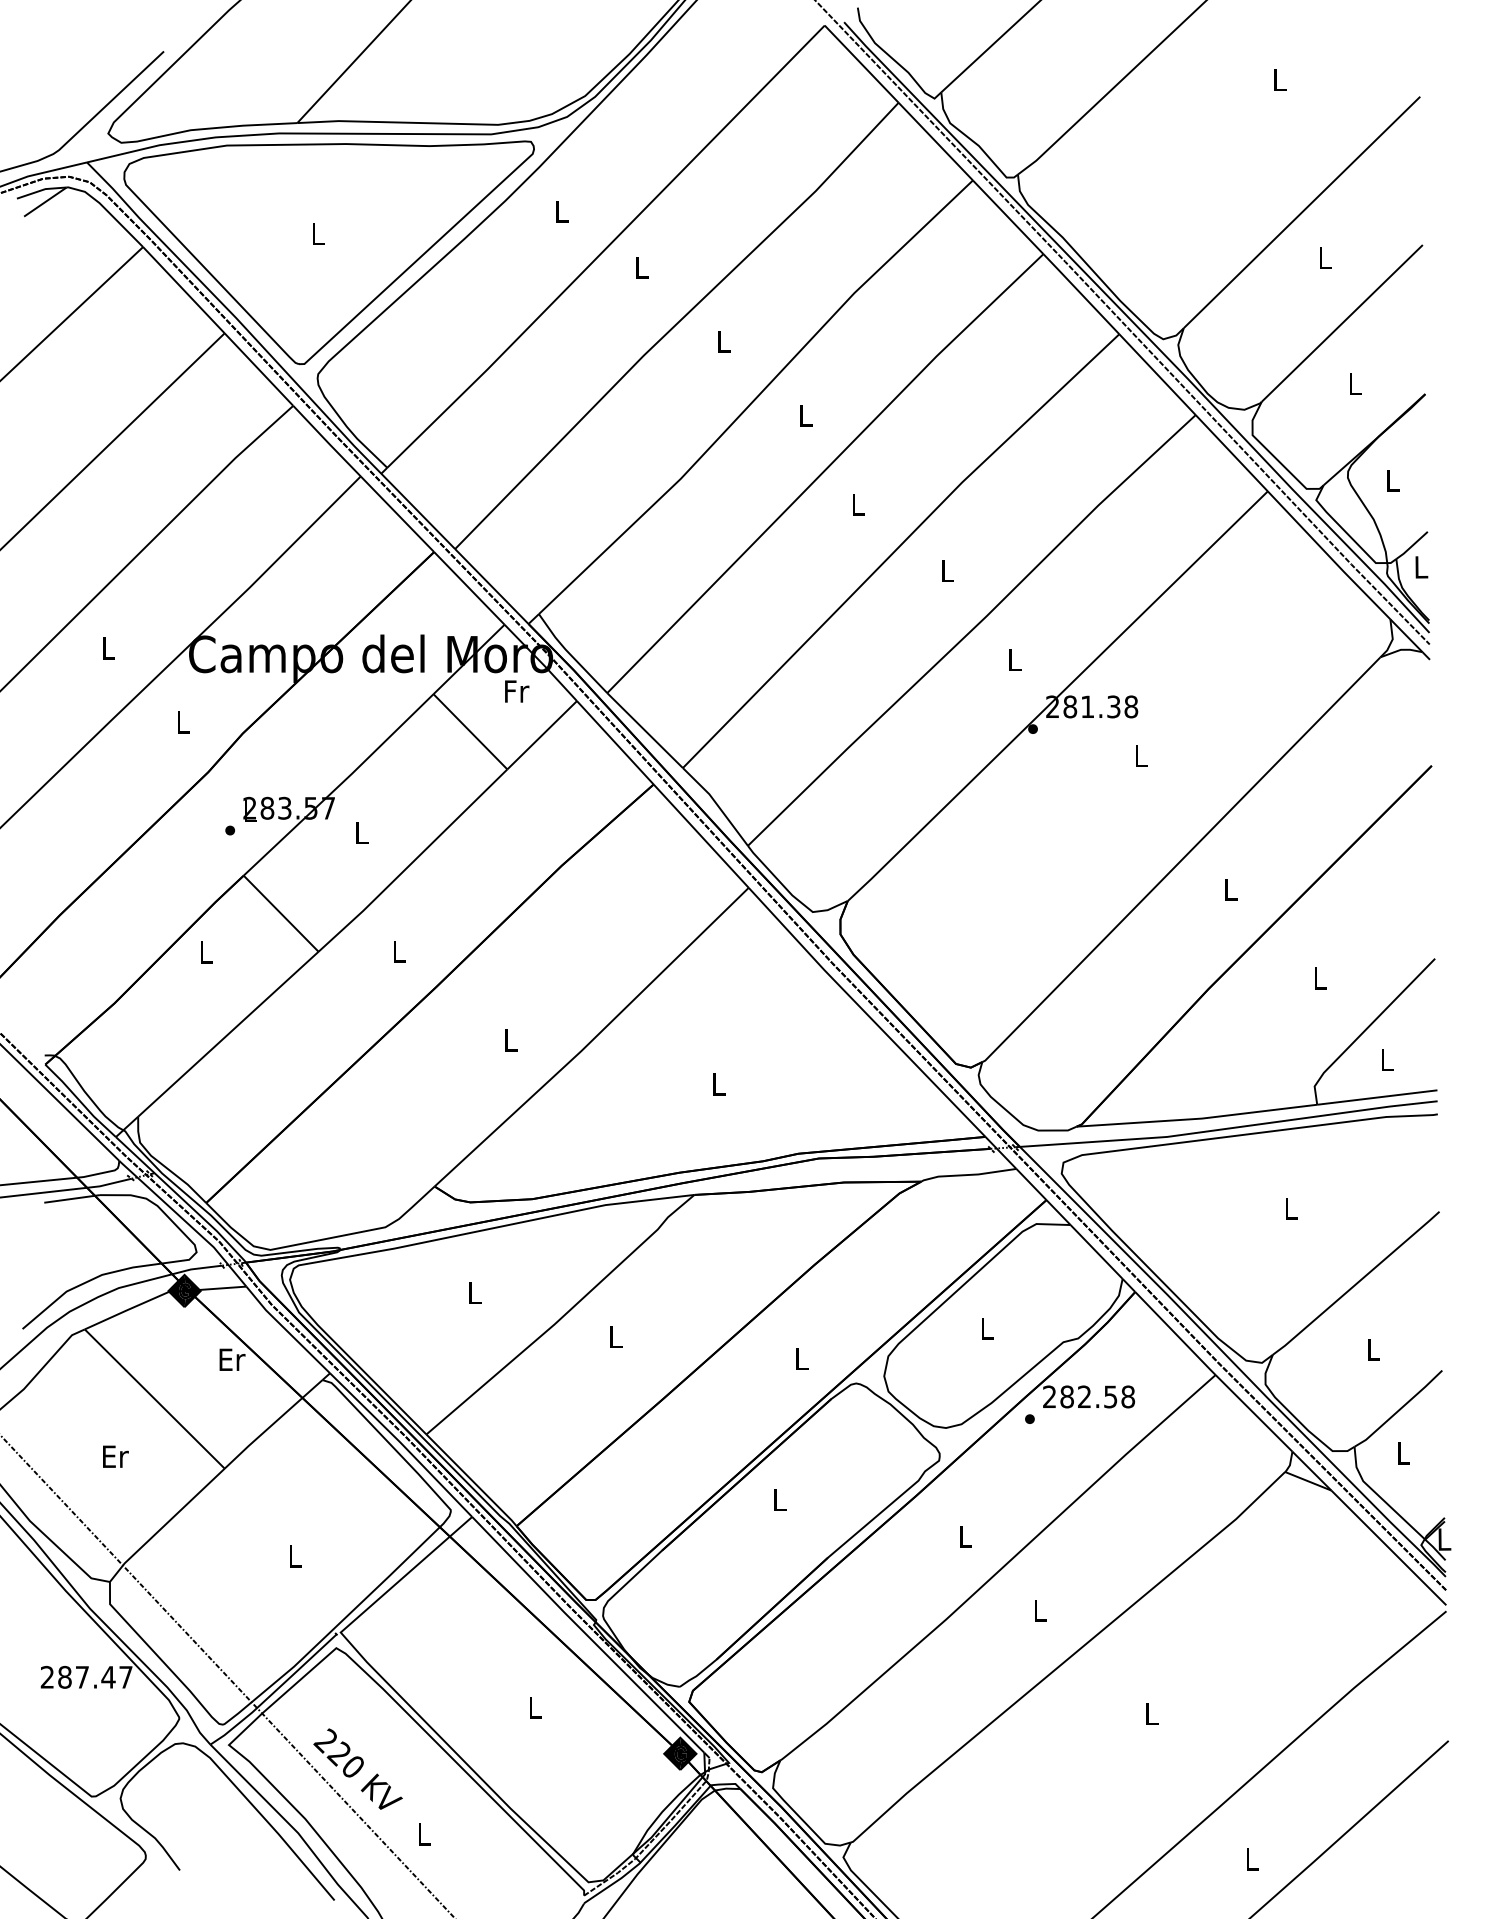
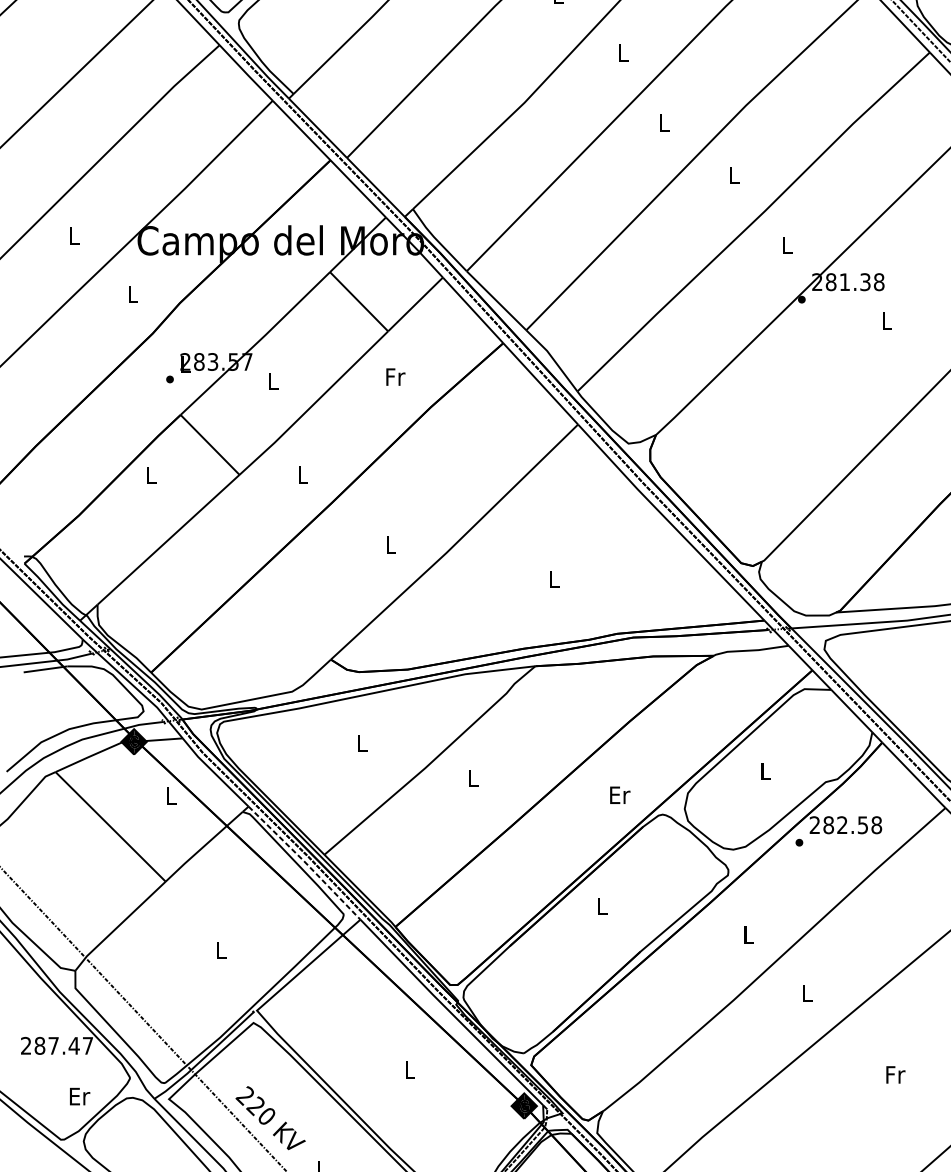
text: (517, 691) -> (396, 377), moved
text: (802, 1358) -> (620, 794), L -> Er
text: (232, 1359) -> (171, 795), Er -> L
line: (401, 1443) -> (304, 861), solid -> dashed
text: (115, 1456) -> (79, 1096), moved
text: (1152, 1714) -> (895, 1075), L -> Fr

